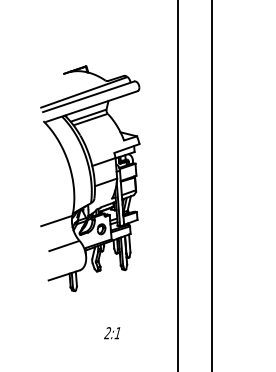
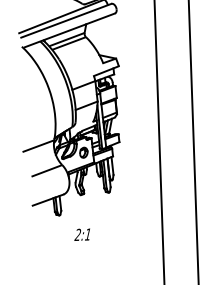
text: (112, 333) -> (82, 235), moved

